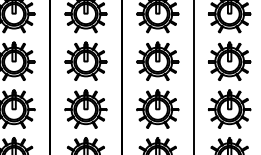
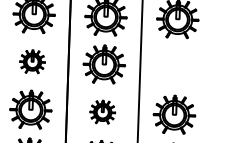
part: (85, 60) -> (32, 60), size x0.6
part: (229, 60) -> (176, 66), removed
part: (157, 108) -> (102, 111), size x0.6

